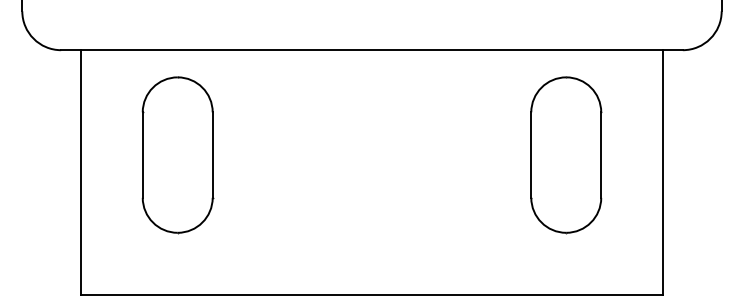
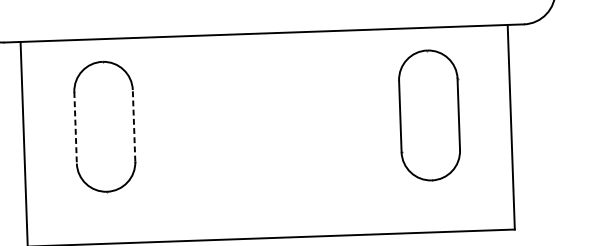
line: (142, 155) -> (75, 128), solid -> dashed
line: (212, 155) -> (133, 126), solid -> dashed

